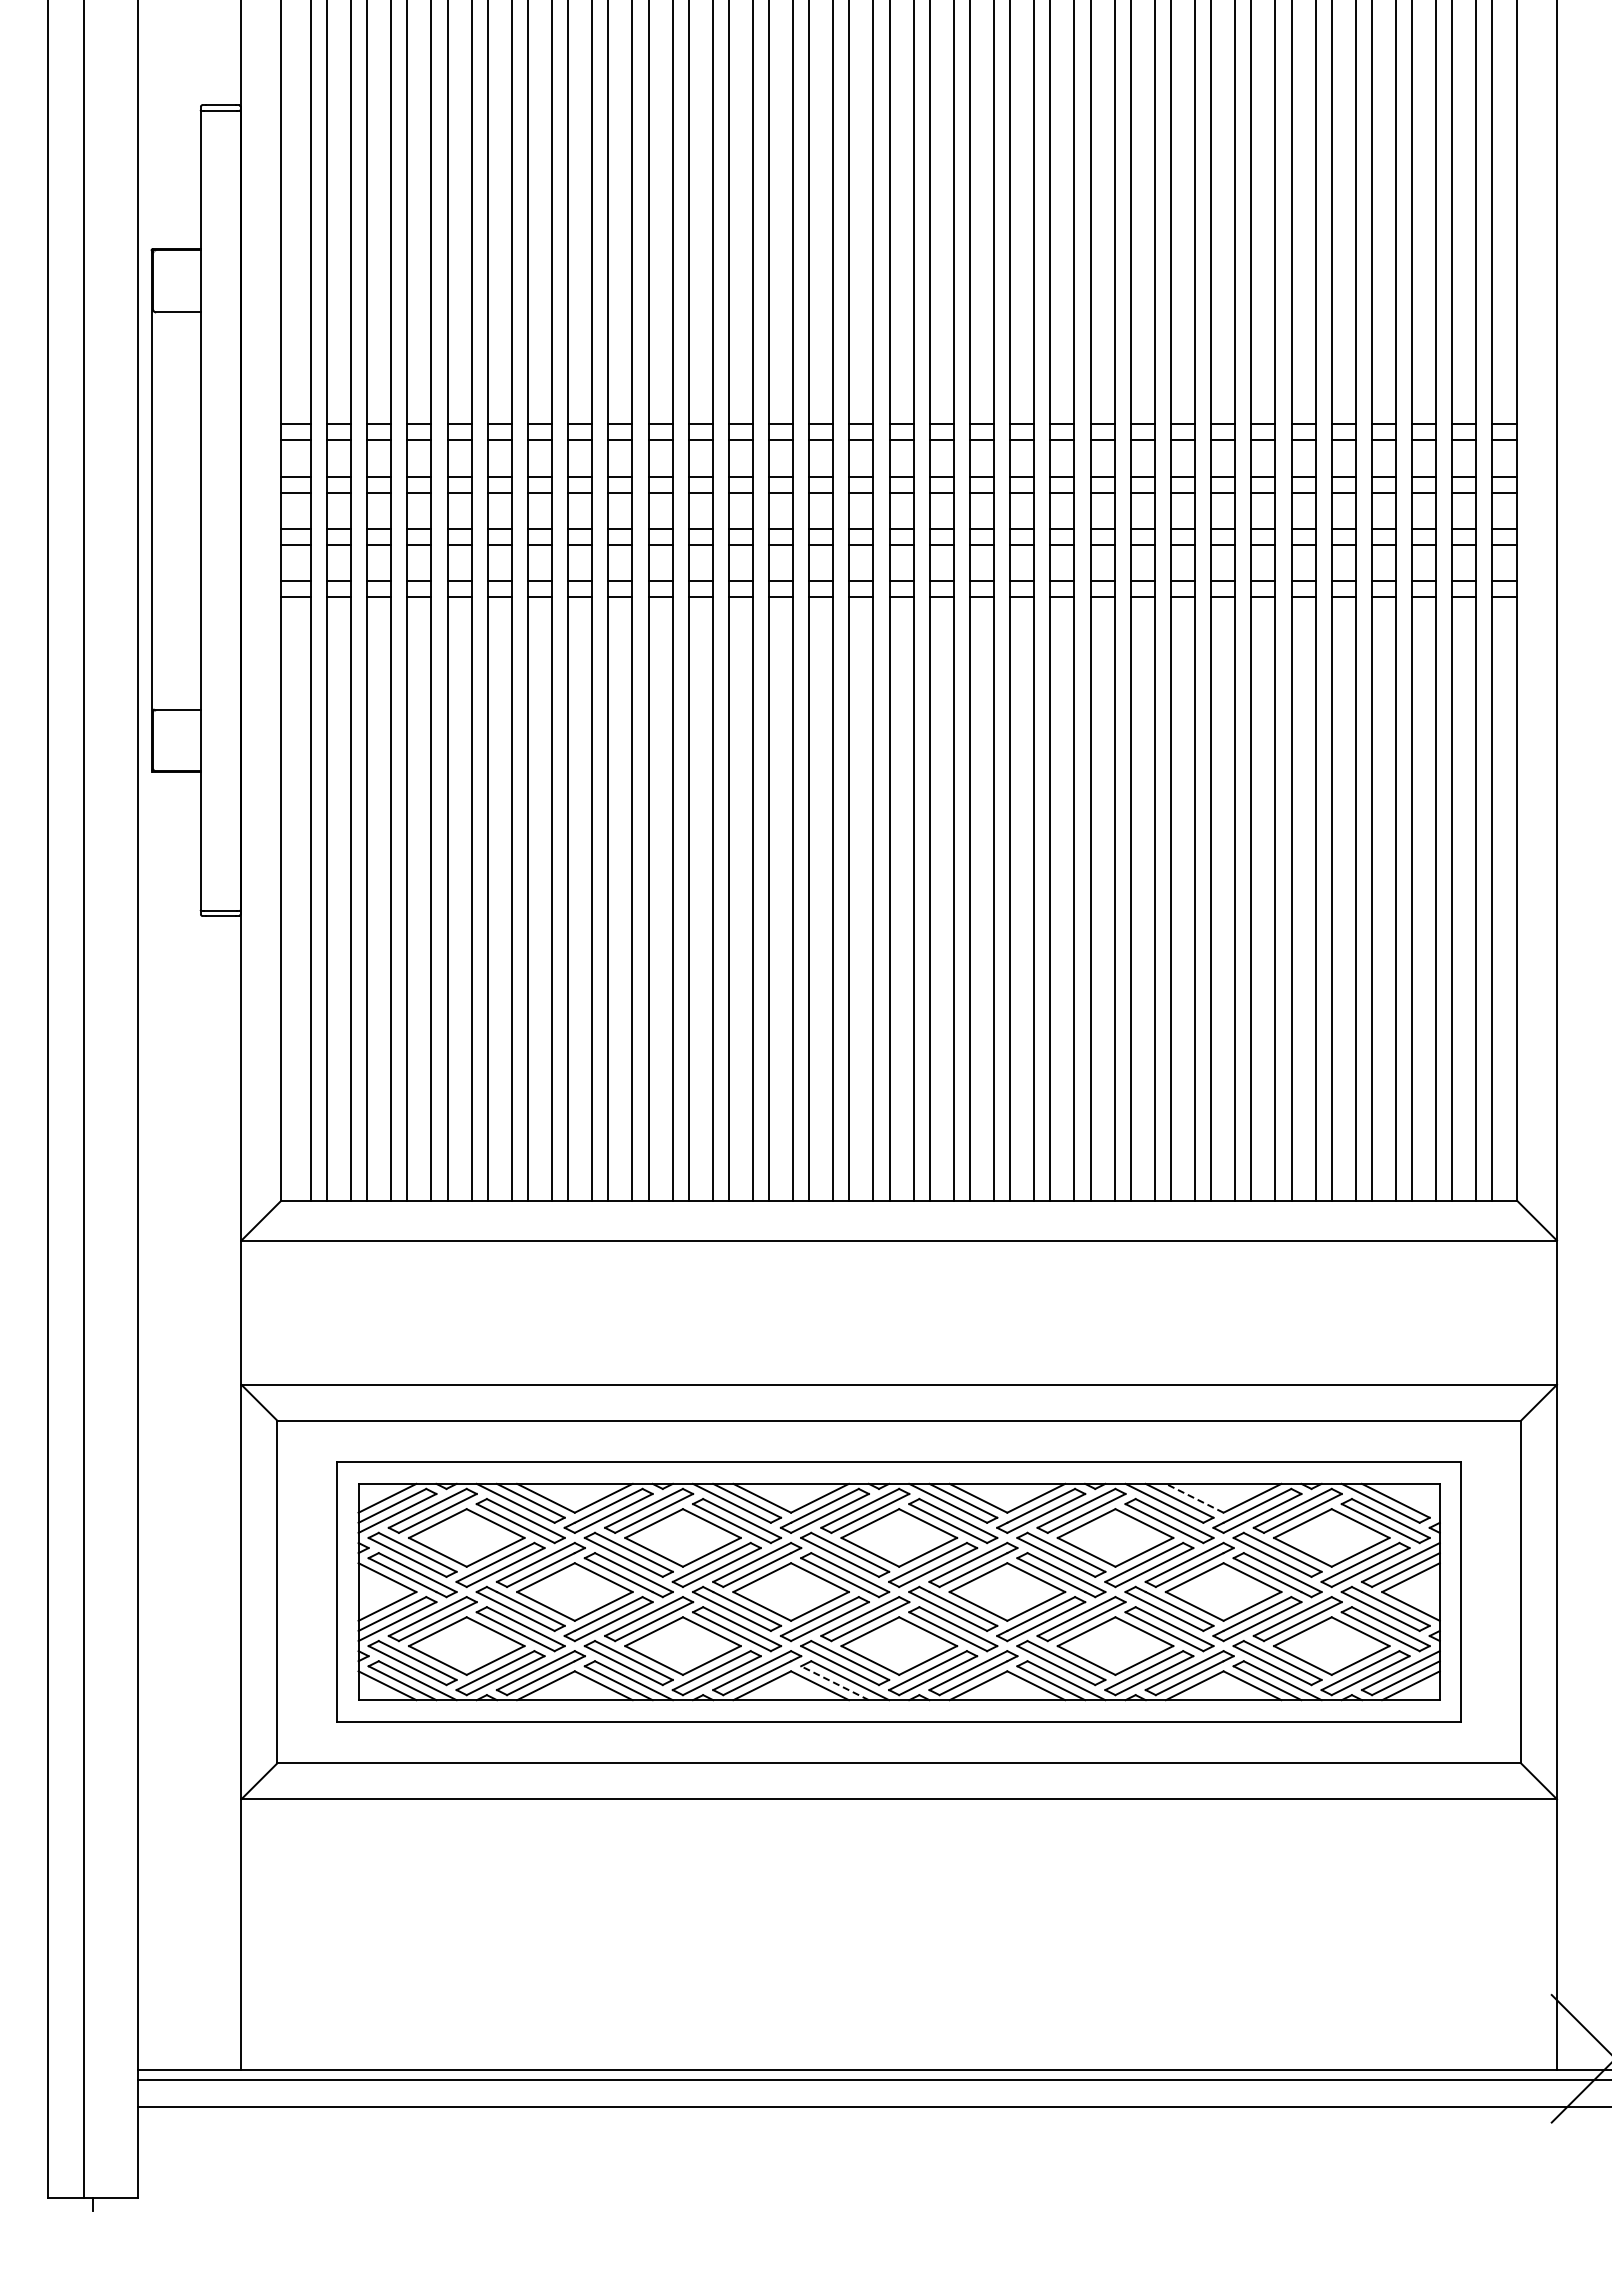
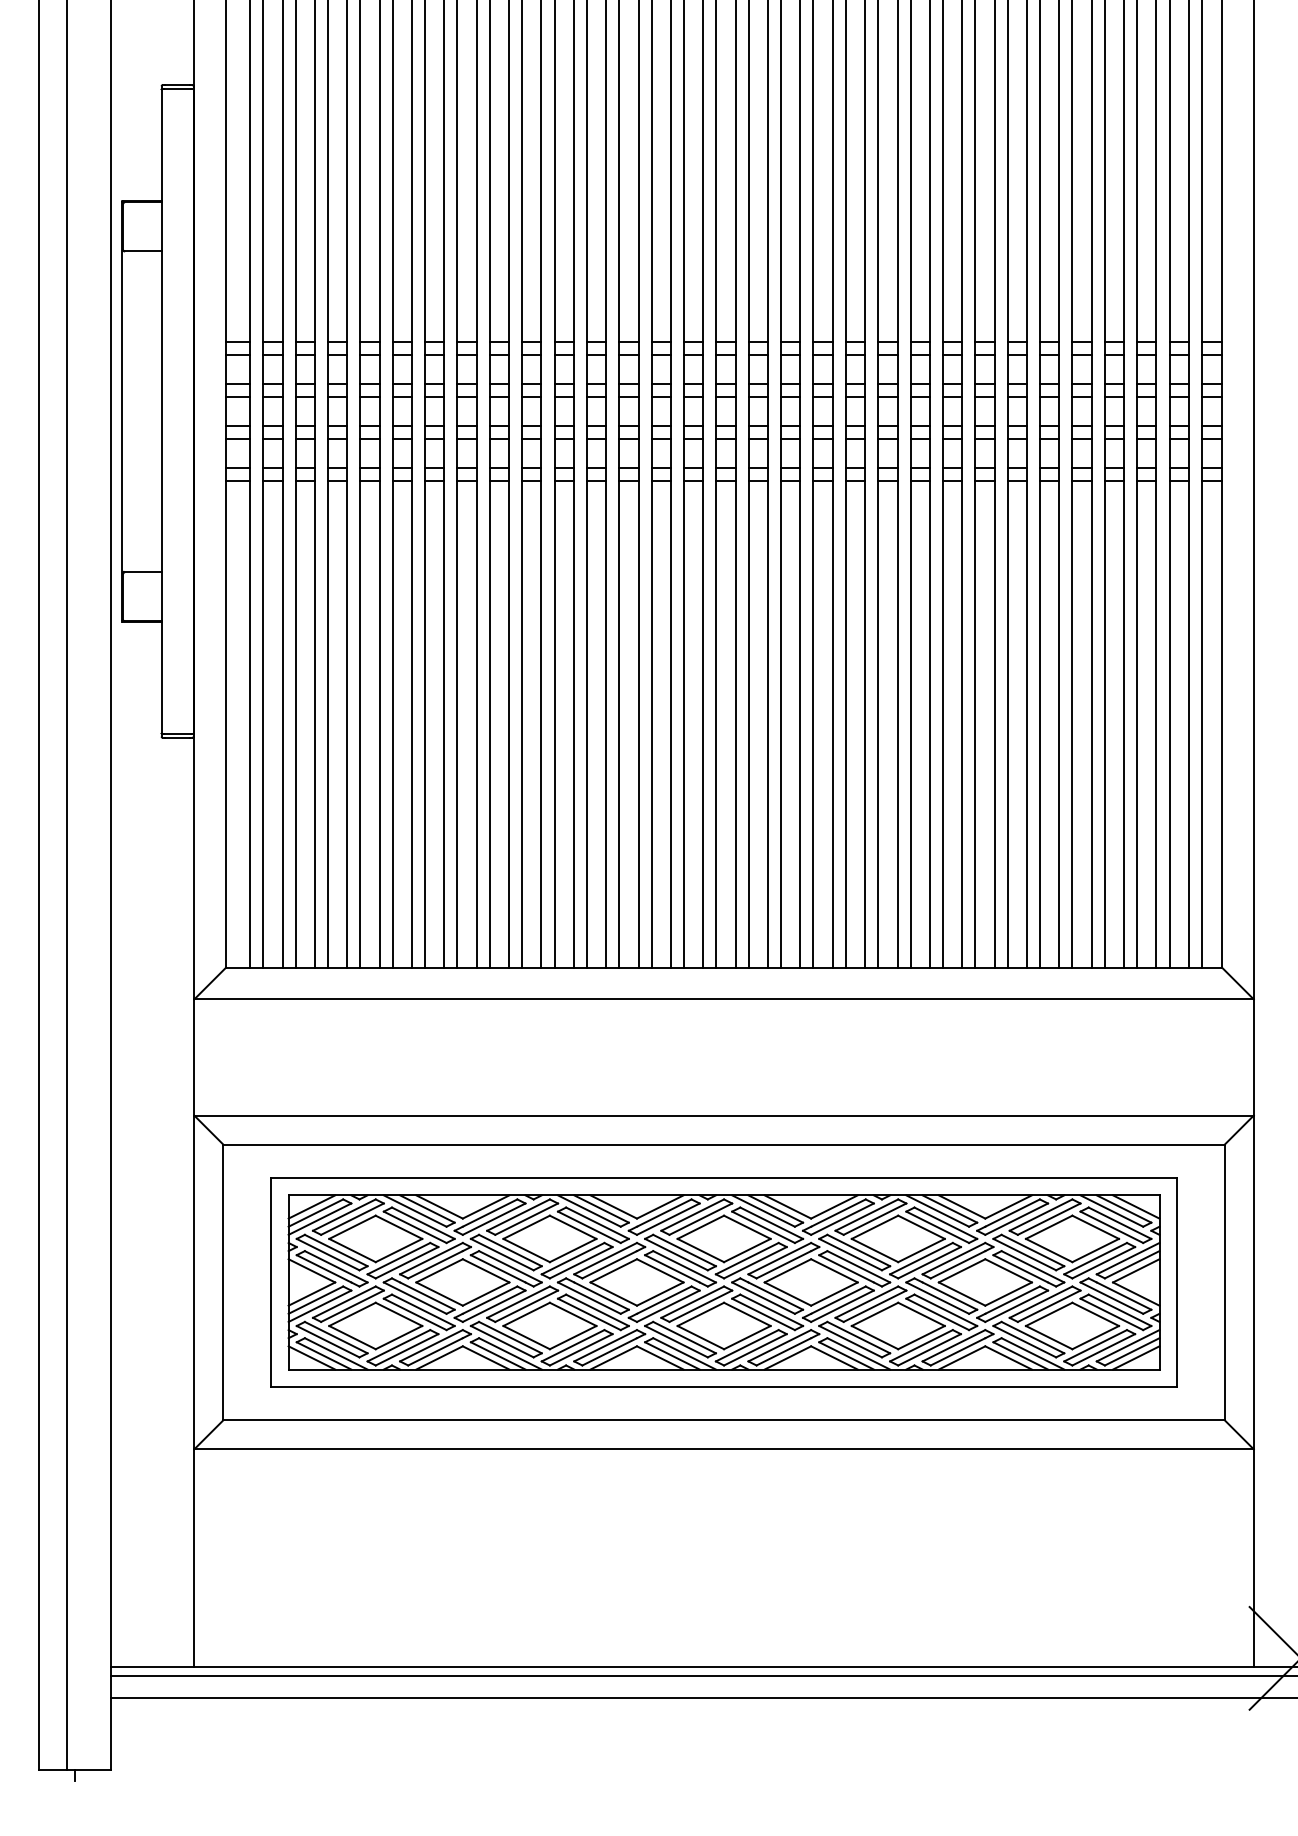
line: (1410, 1497) -> (1135, 1206), added
line: (1194, 1498) -> (961, 1207), dashed -> solid
line: (835, 1683) -> (672, 1356), dashed -> solid

